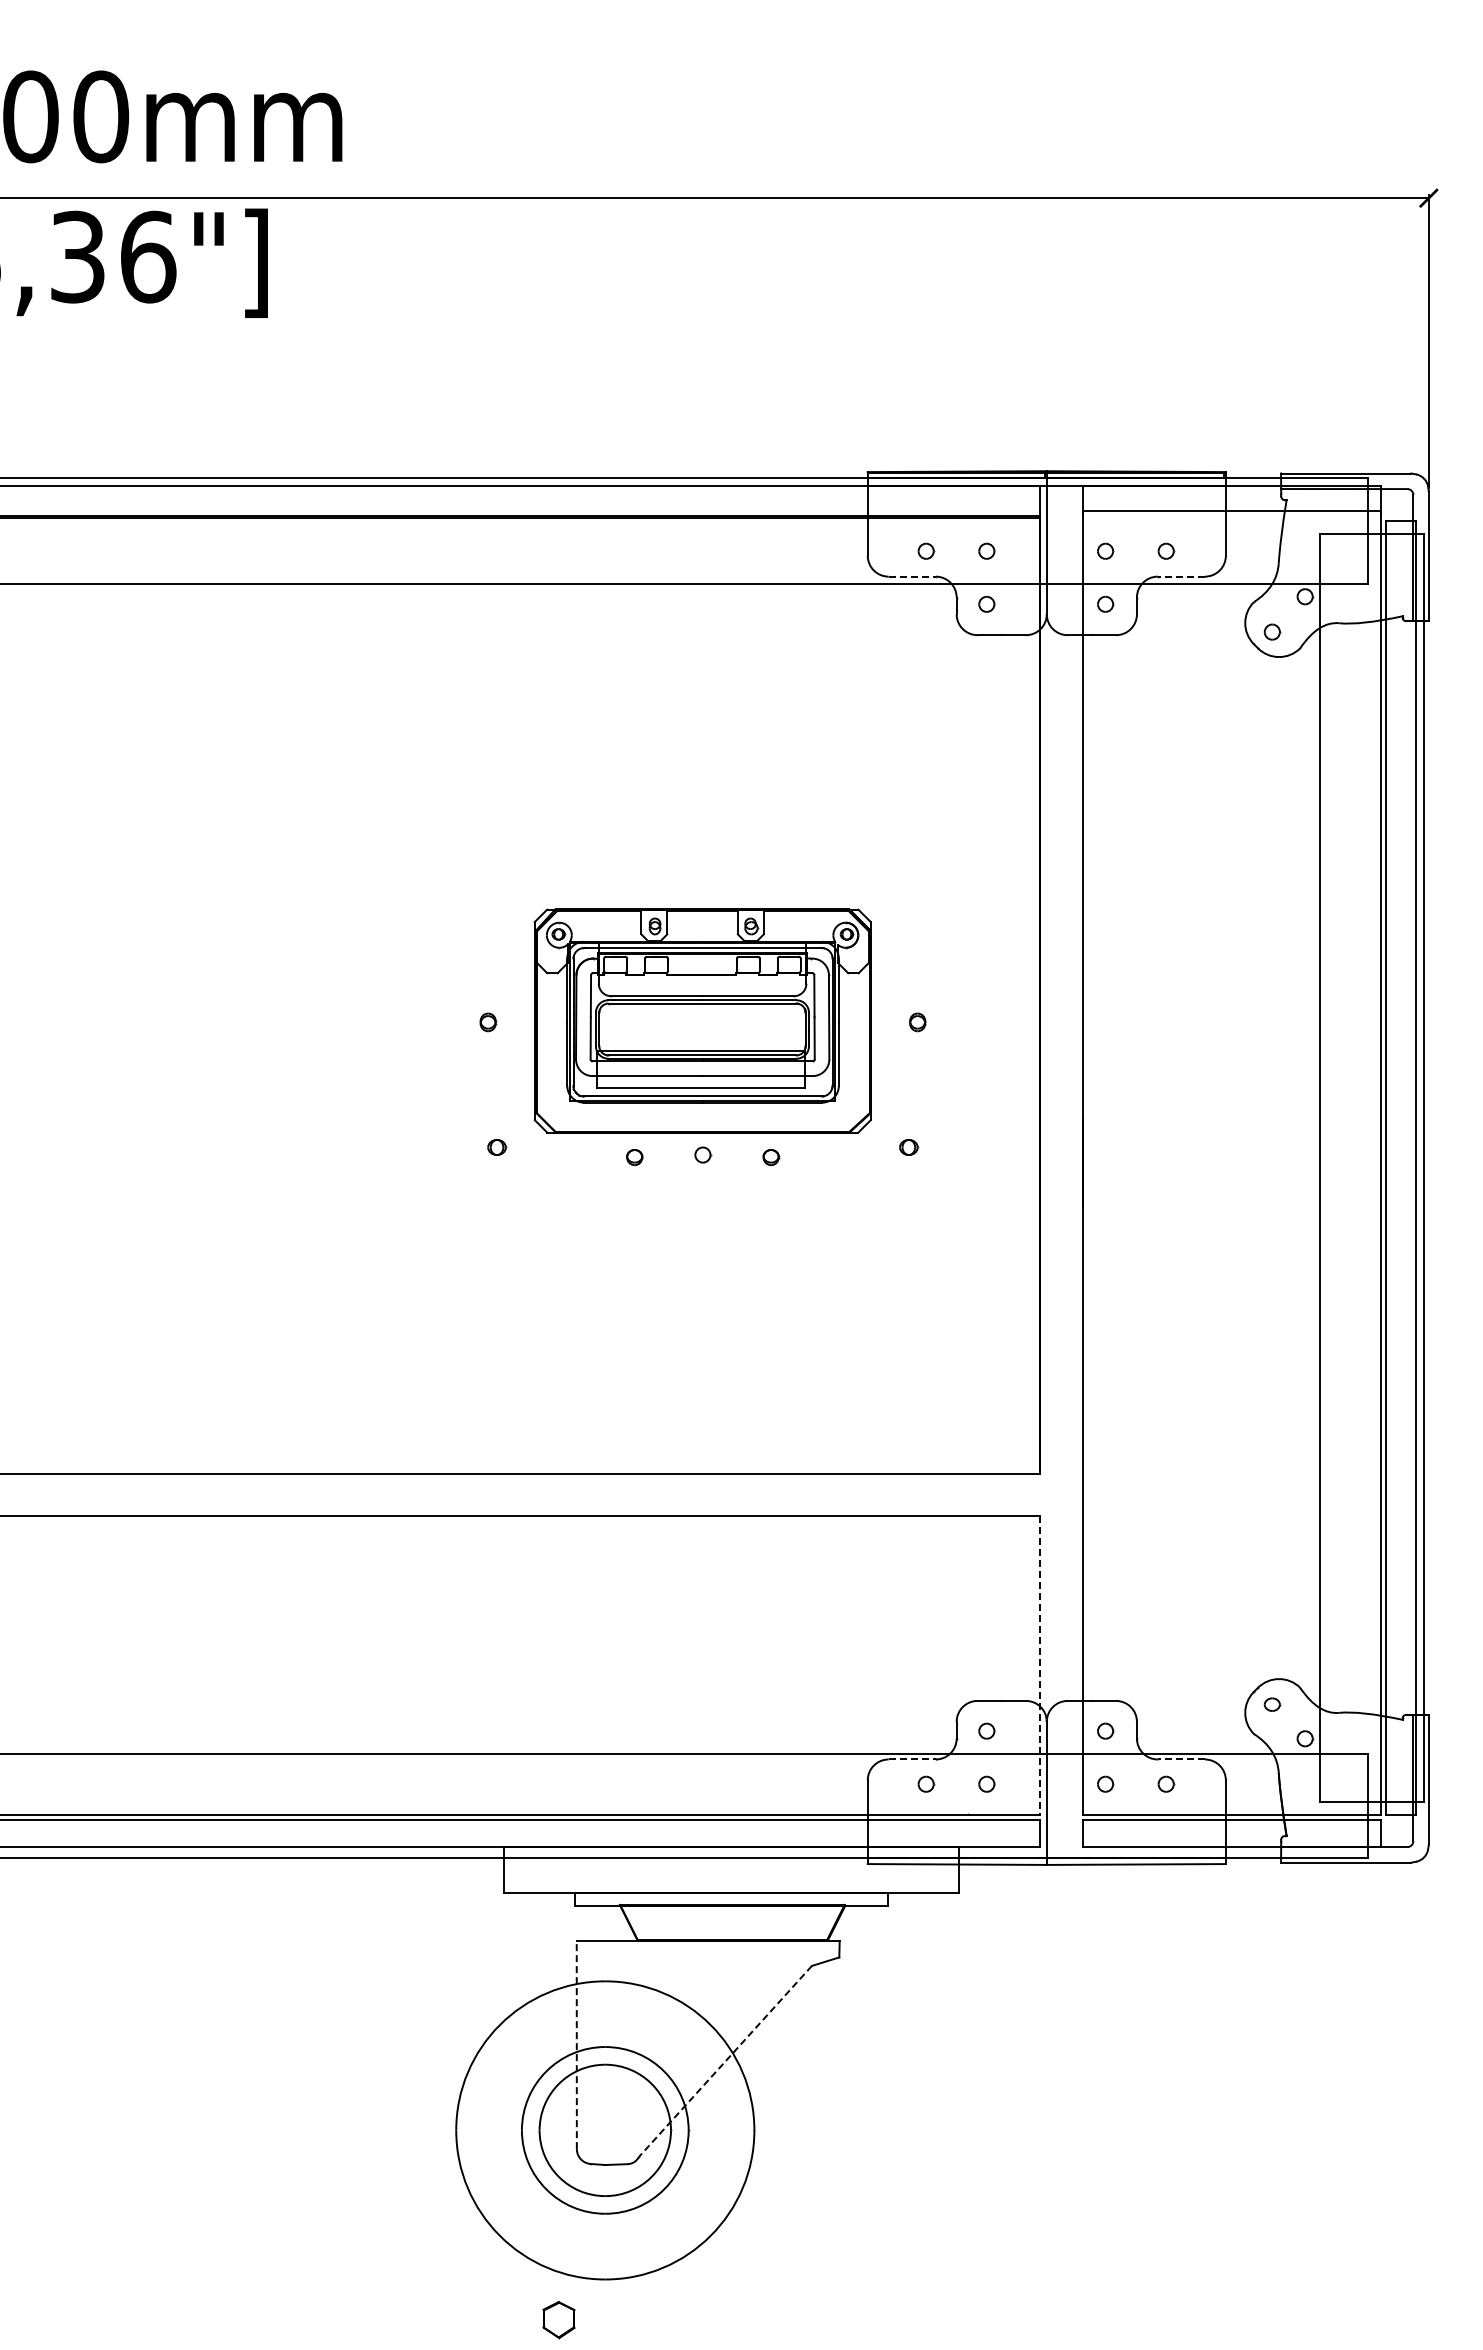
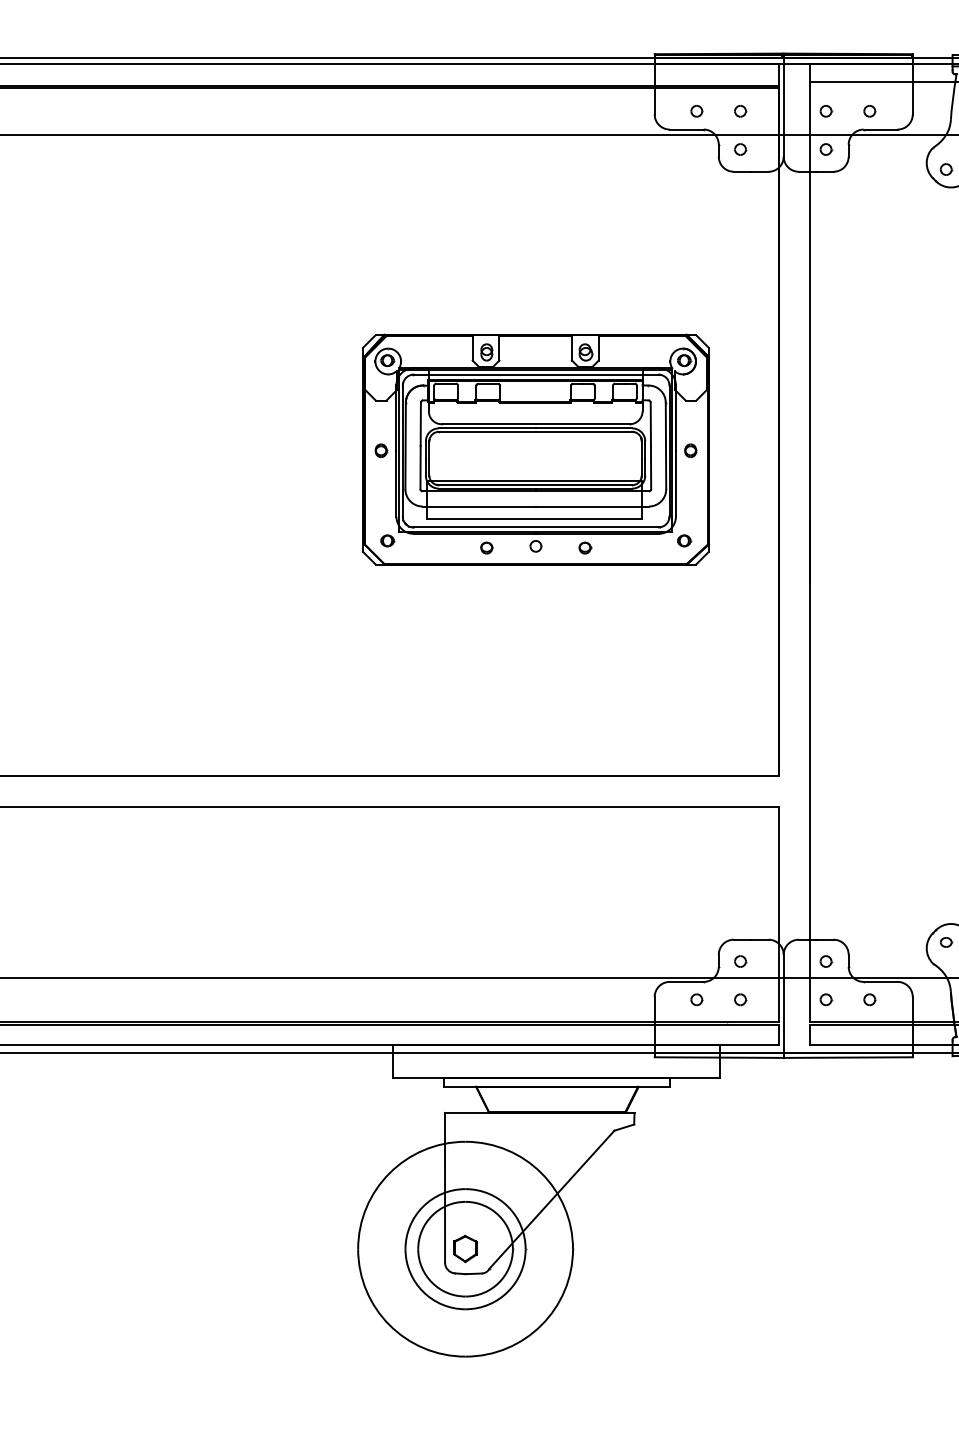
line: (912, 576) -> (686, 129), dashed -> solid
line: (1181, 576) -> (880, 129), dashed -> solid
part: (702, 1020) -> (535, 449), size x1.43
line: (1039, 1666) -> (778, 914), dashed -> solid
line: (912, 1759) -> (686, 981), dashed -> solid
line: (1181, 1759) -> (880, 981), dashed -> solid
line: (576, 2045) -> (444, 1188), dashed -> solid
line: (725, 2061) -> (552, 1199), dashed -> solid
part: (558, 2320) -> (465, 1249), moved

